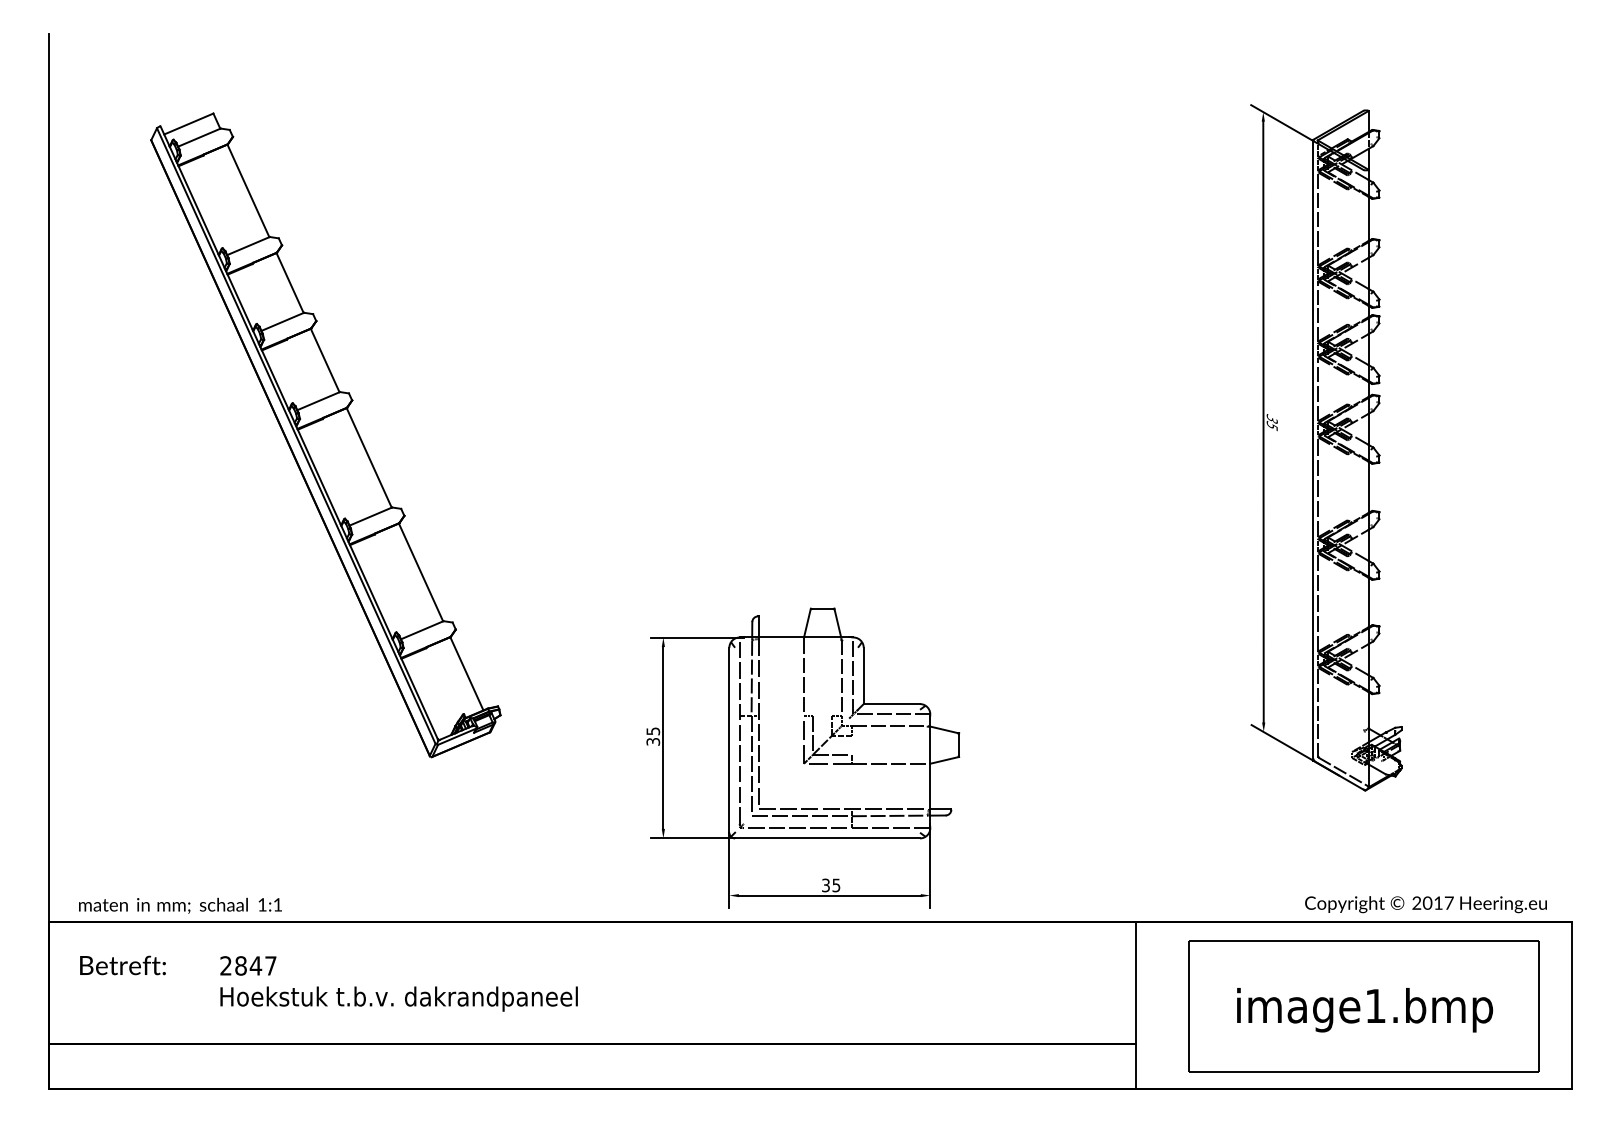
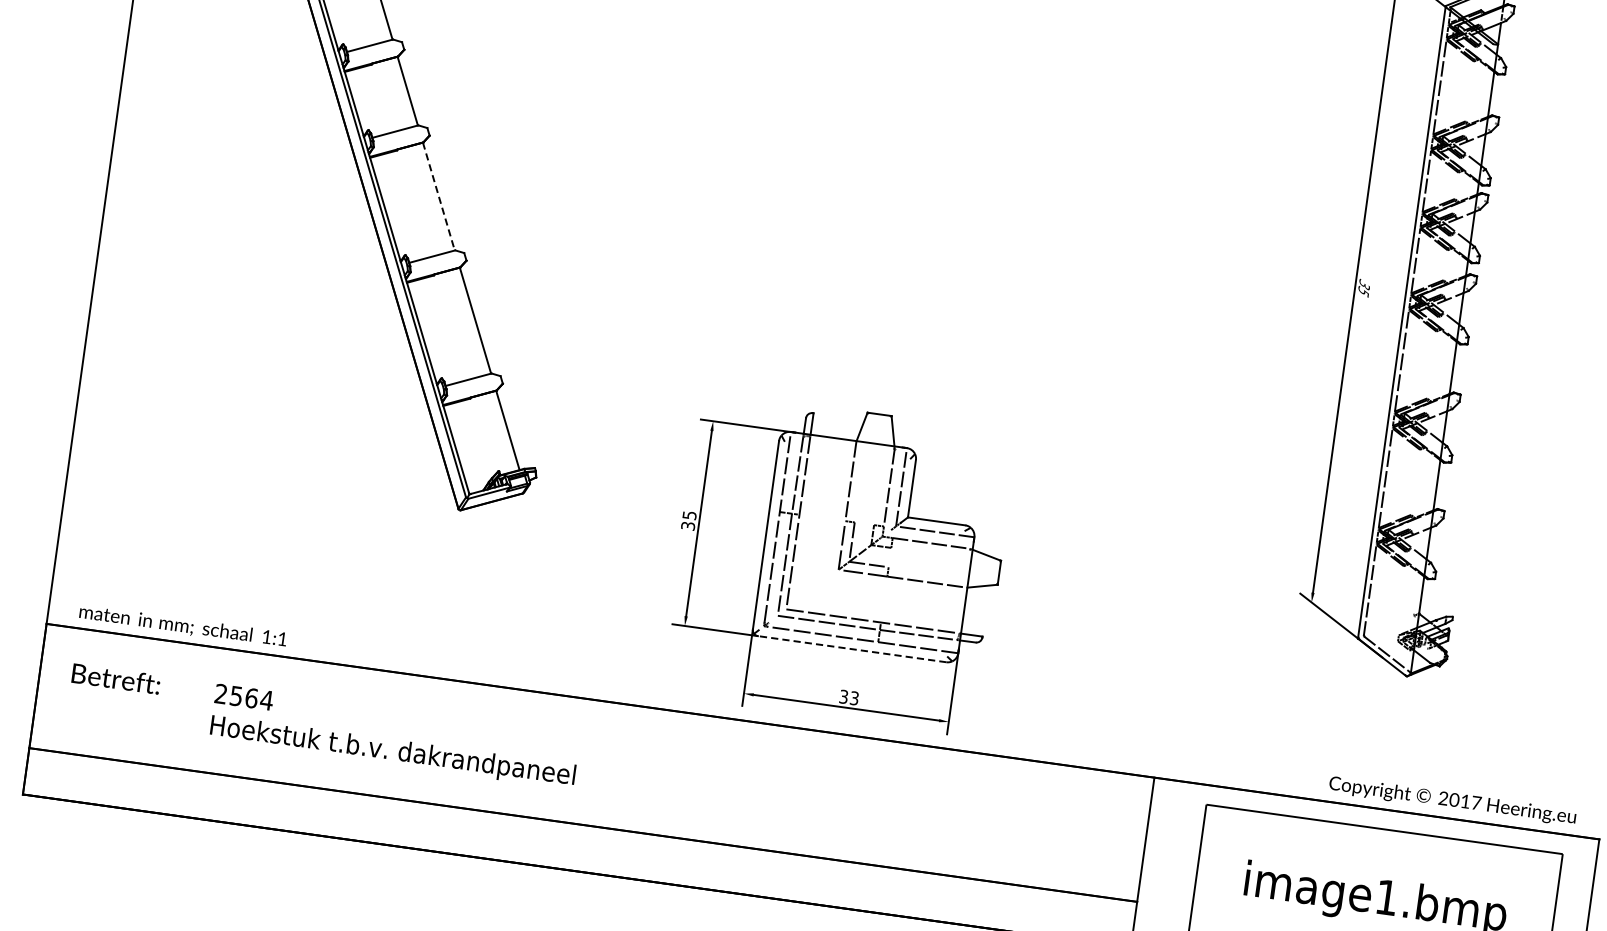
line: (369, 457) -> (439, 196), solid -> dashed
line: (827, 838) -> (852, 649), solid -> dashed
text: (836, 884) -> (854, 697), 35 -> 33
text: (256, 965) -> (252, 697), 2847 -> 2564

